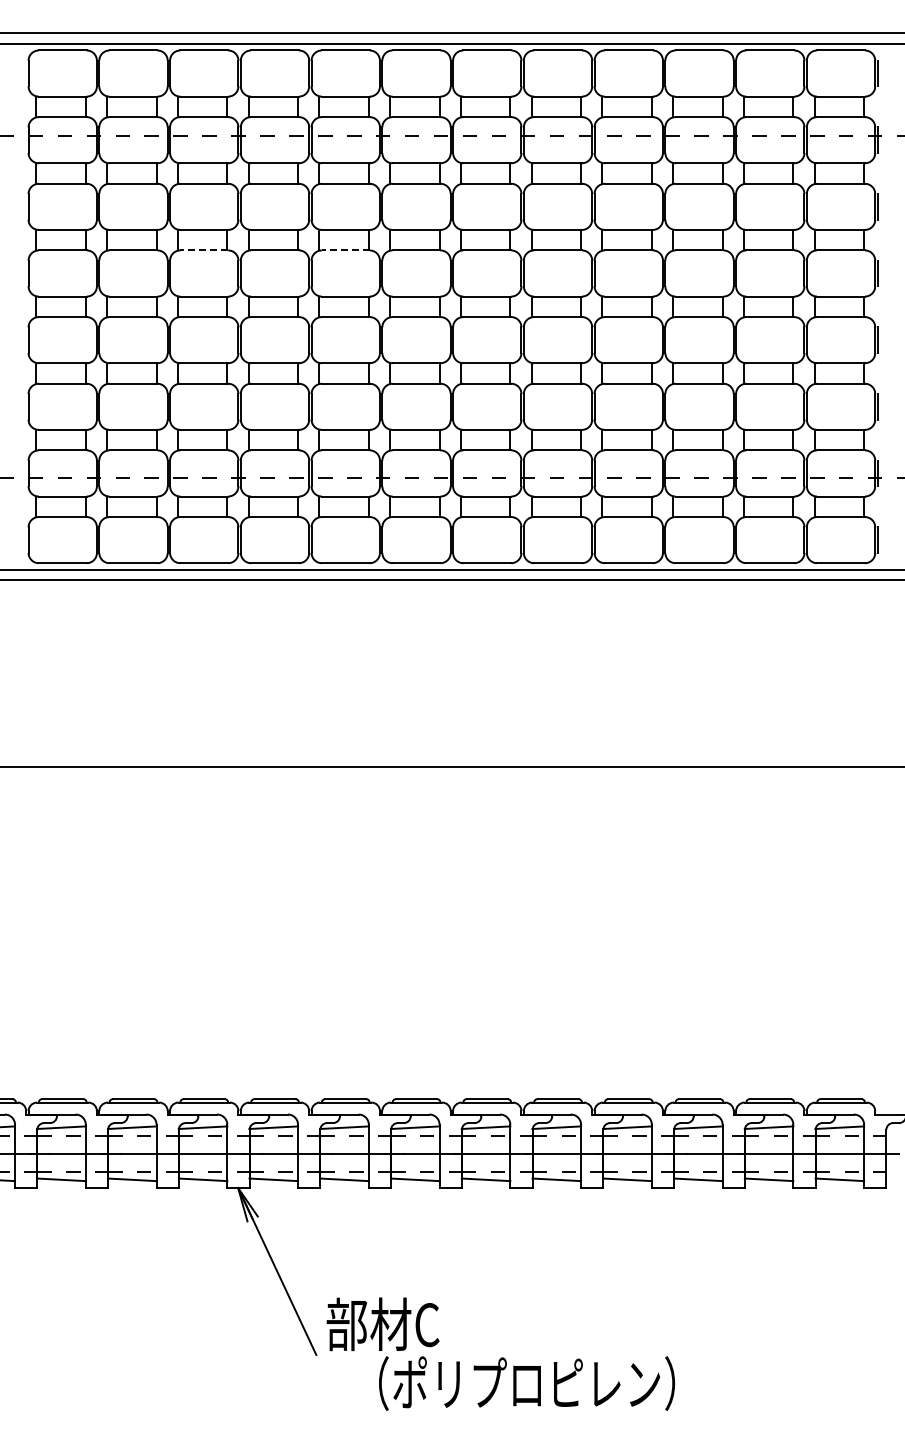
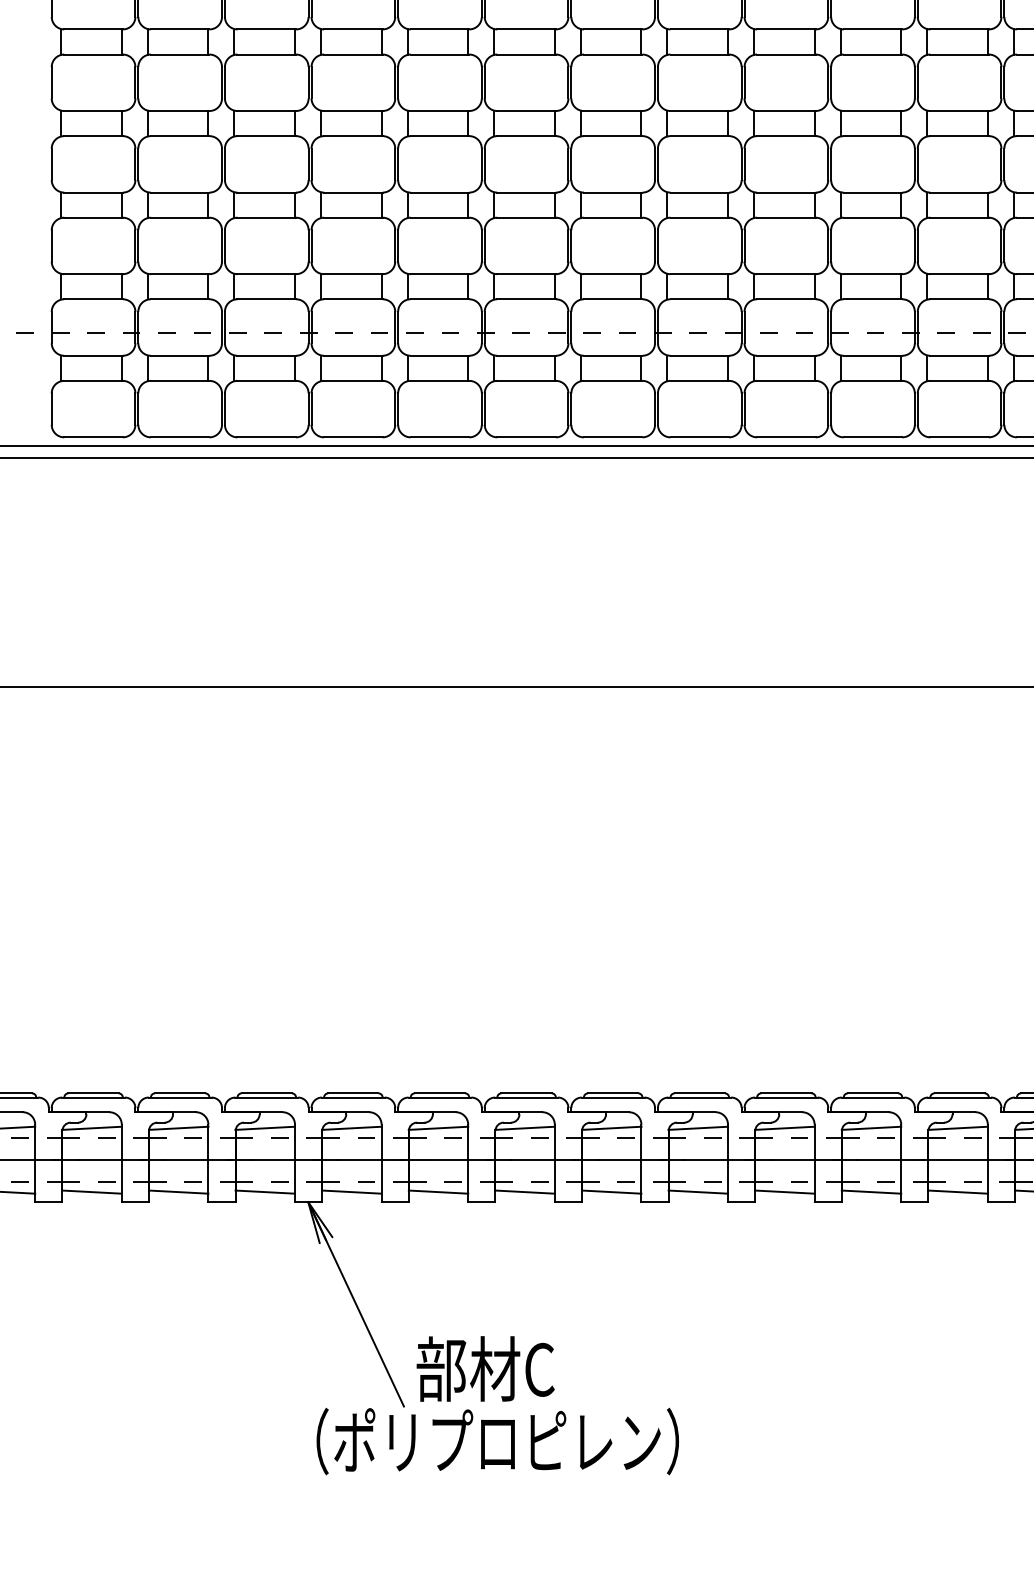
line: (204, 250) -> (267, 54), dashed -> solid
line: (345, 250) -> (439, 54), dashed -> solid
text: (526, 1383) -> (497, 1441), moved

